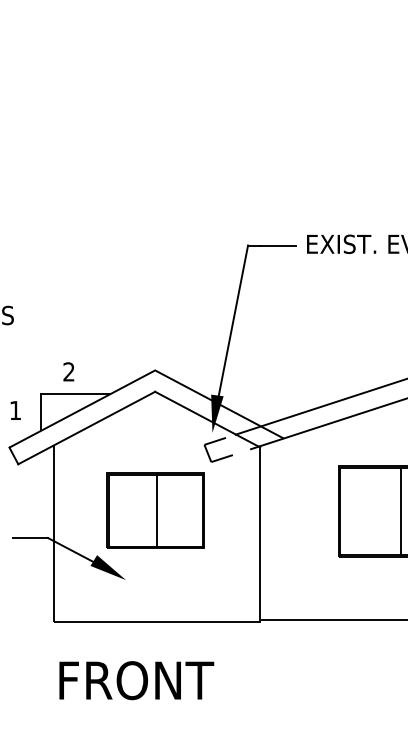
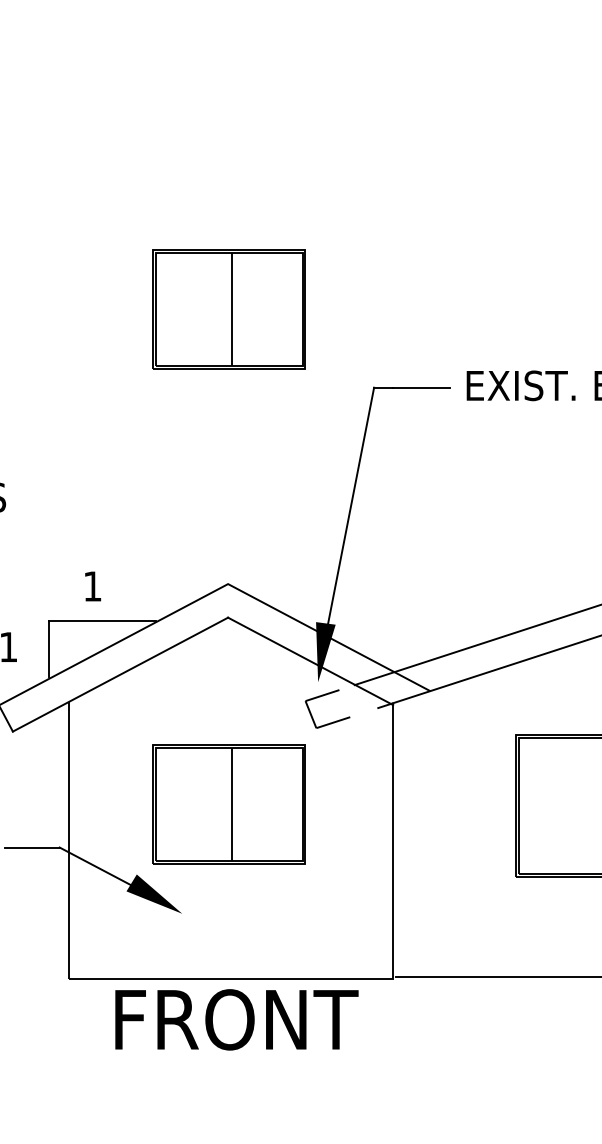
part: (155, 195) -> (228, 309), added
text: (68, 371) -> (91, 585), 2 -> 1
text: (136, 680) -> (236, 1019), moved

